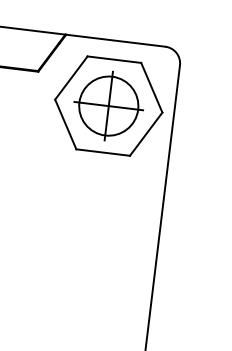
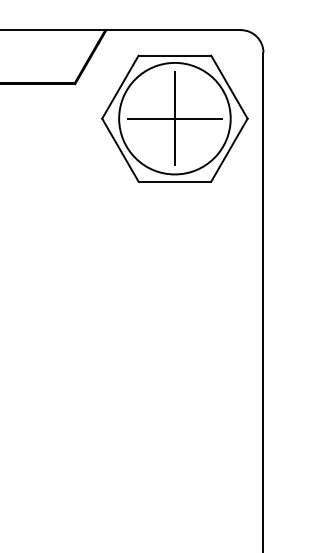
circle: (108, 105) -> (174, 118), size x1.4

